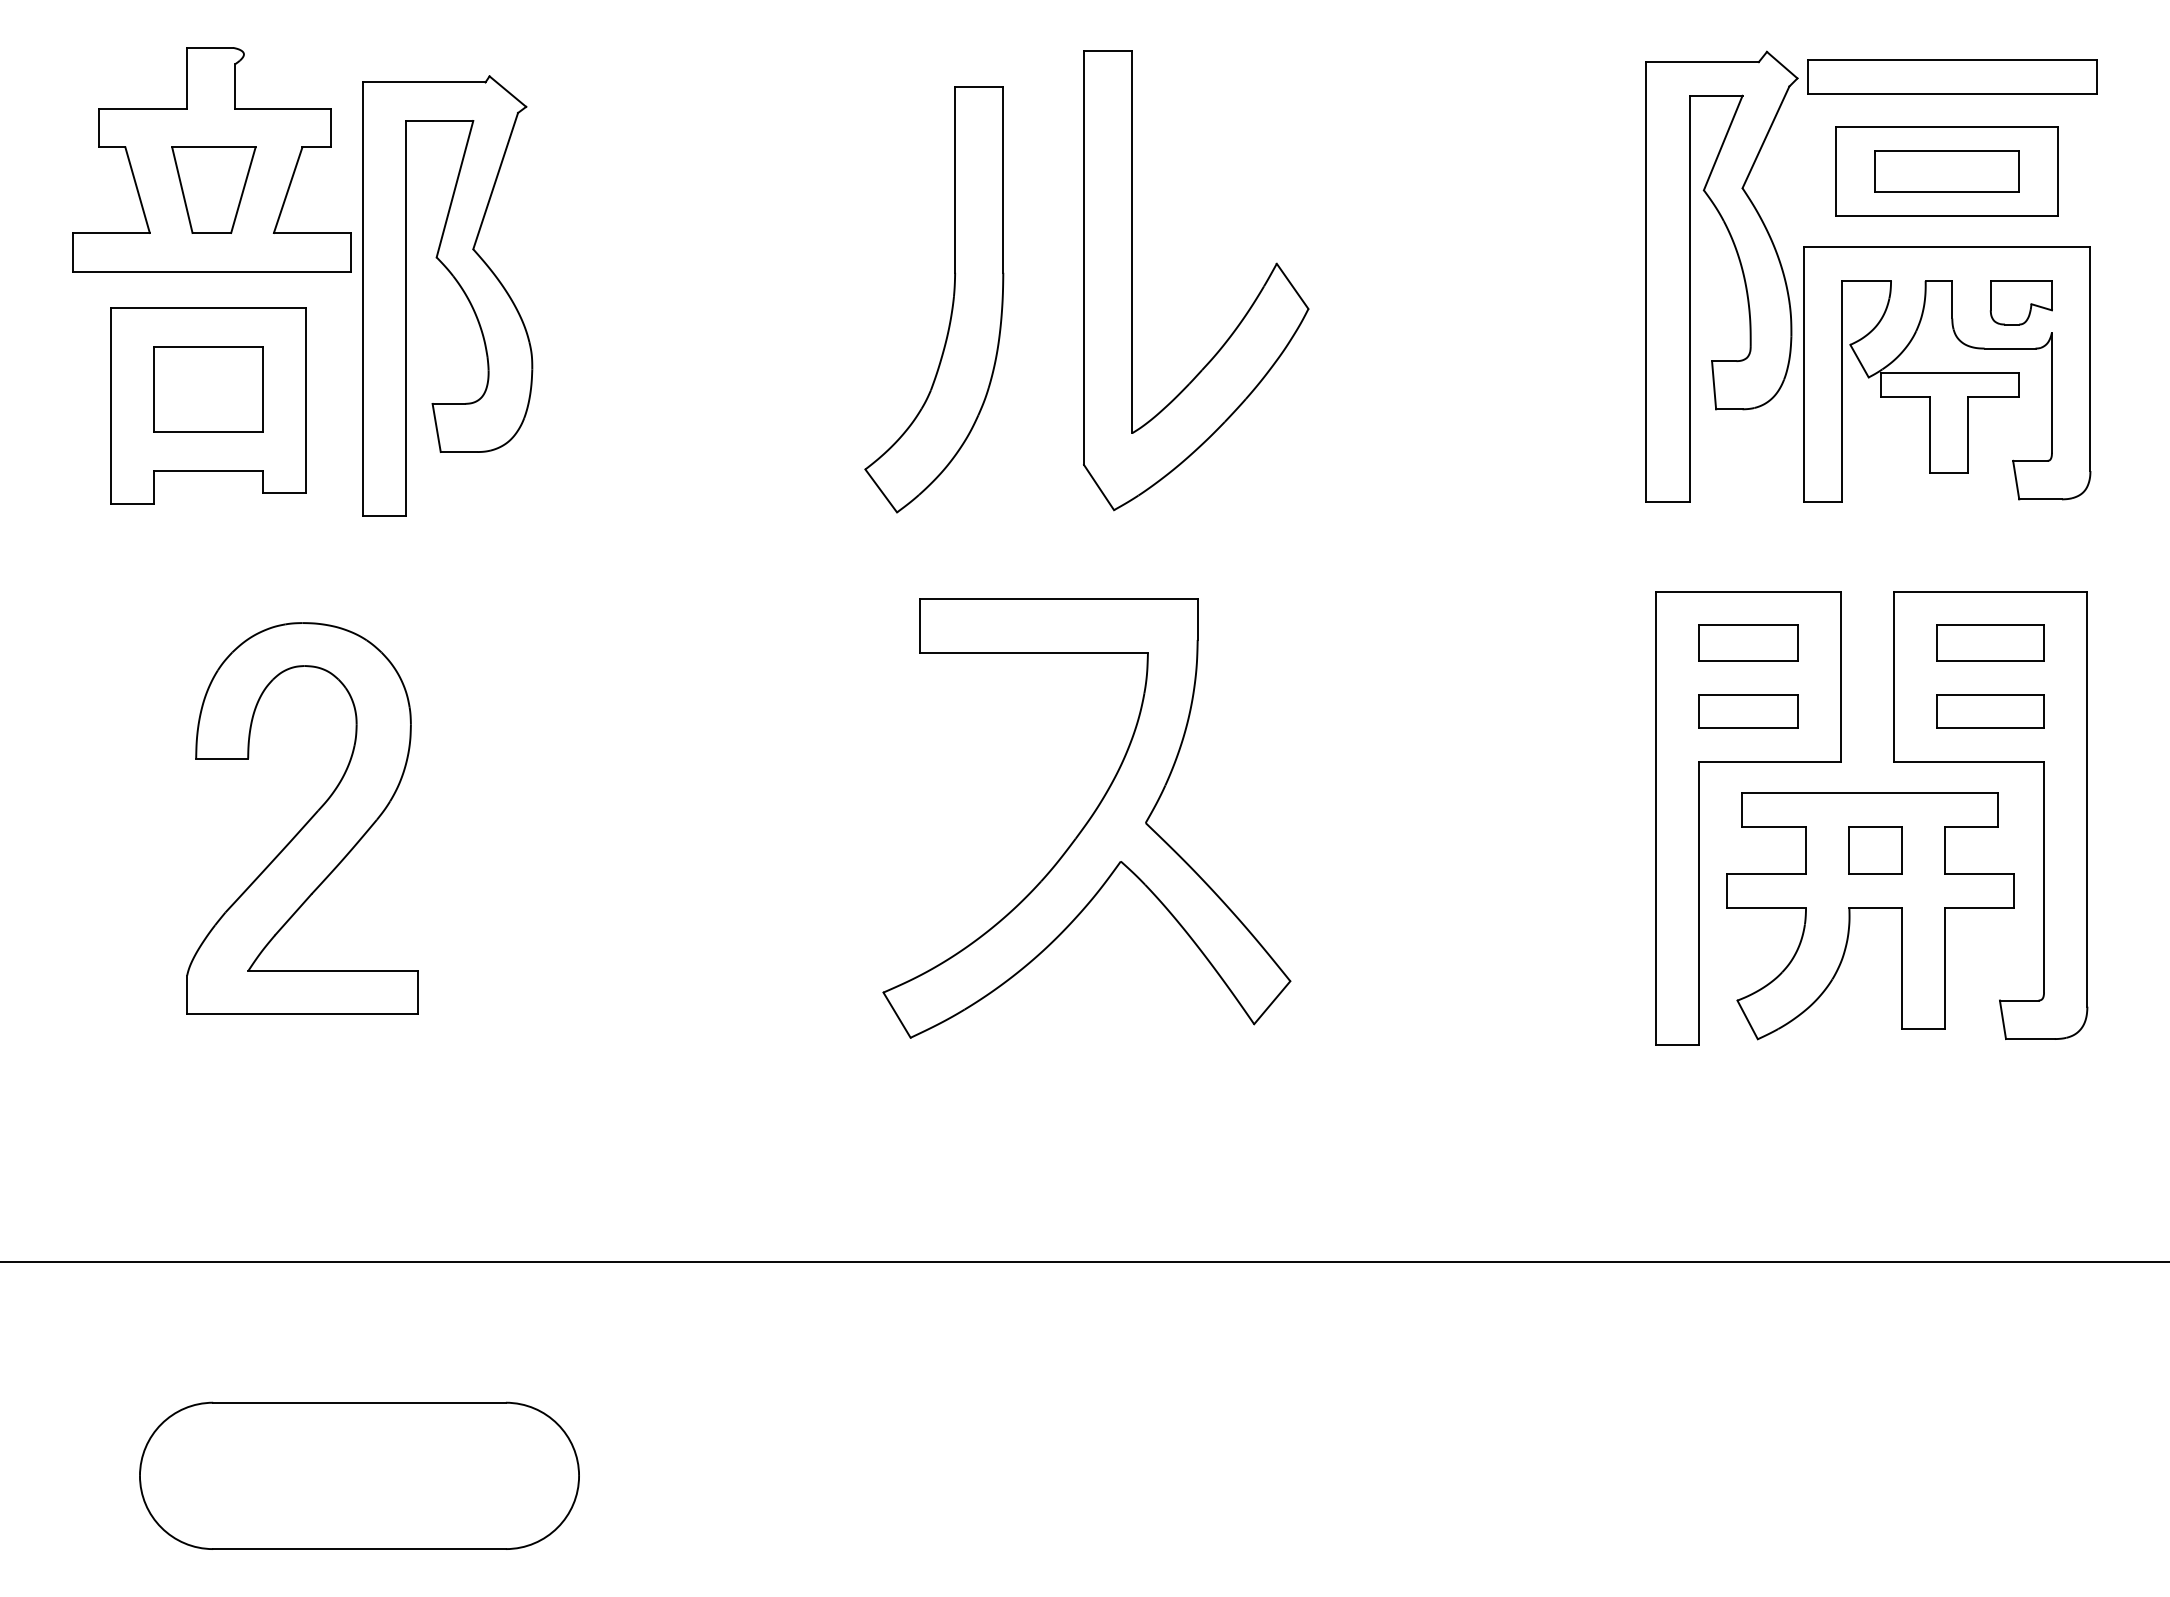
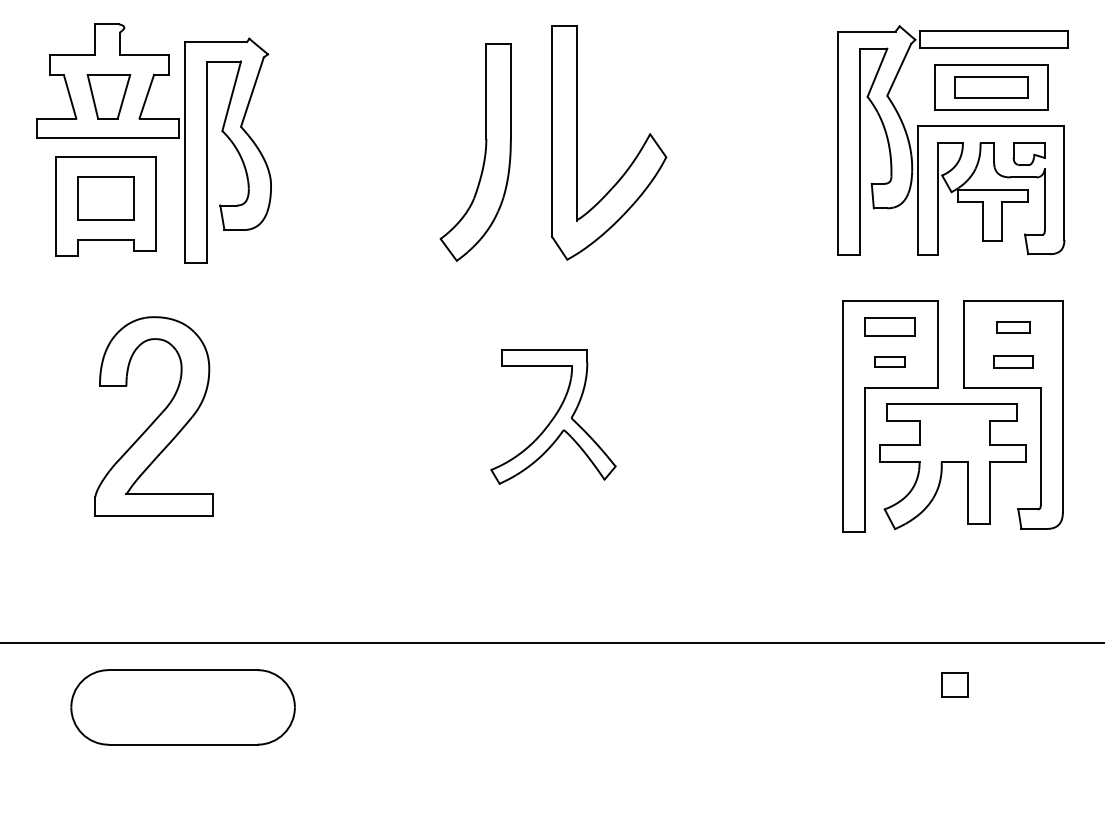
part: (1990, 641) -> (1013, 326), size x0.6
part: (1746, 712) -> (889, 362), size x0.6
part: (1990, 712) -> (1013, 362), size x0.7
part: (1086, 818) -> (553, 416), size x0.6
part: (1874, 849) -> (954, 684), moved
part: (358, 1476) -> (182, 707), moved

